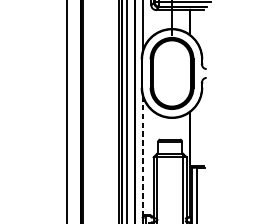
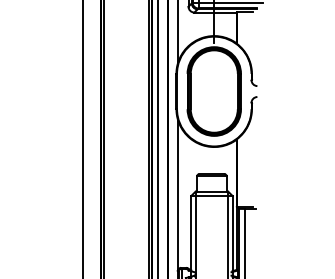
line: (142, 156) -> (177, 195), dashed -> solid

